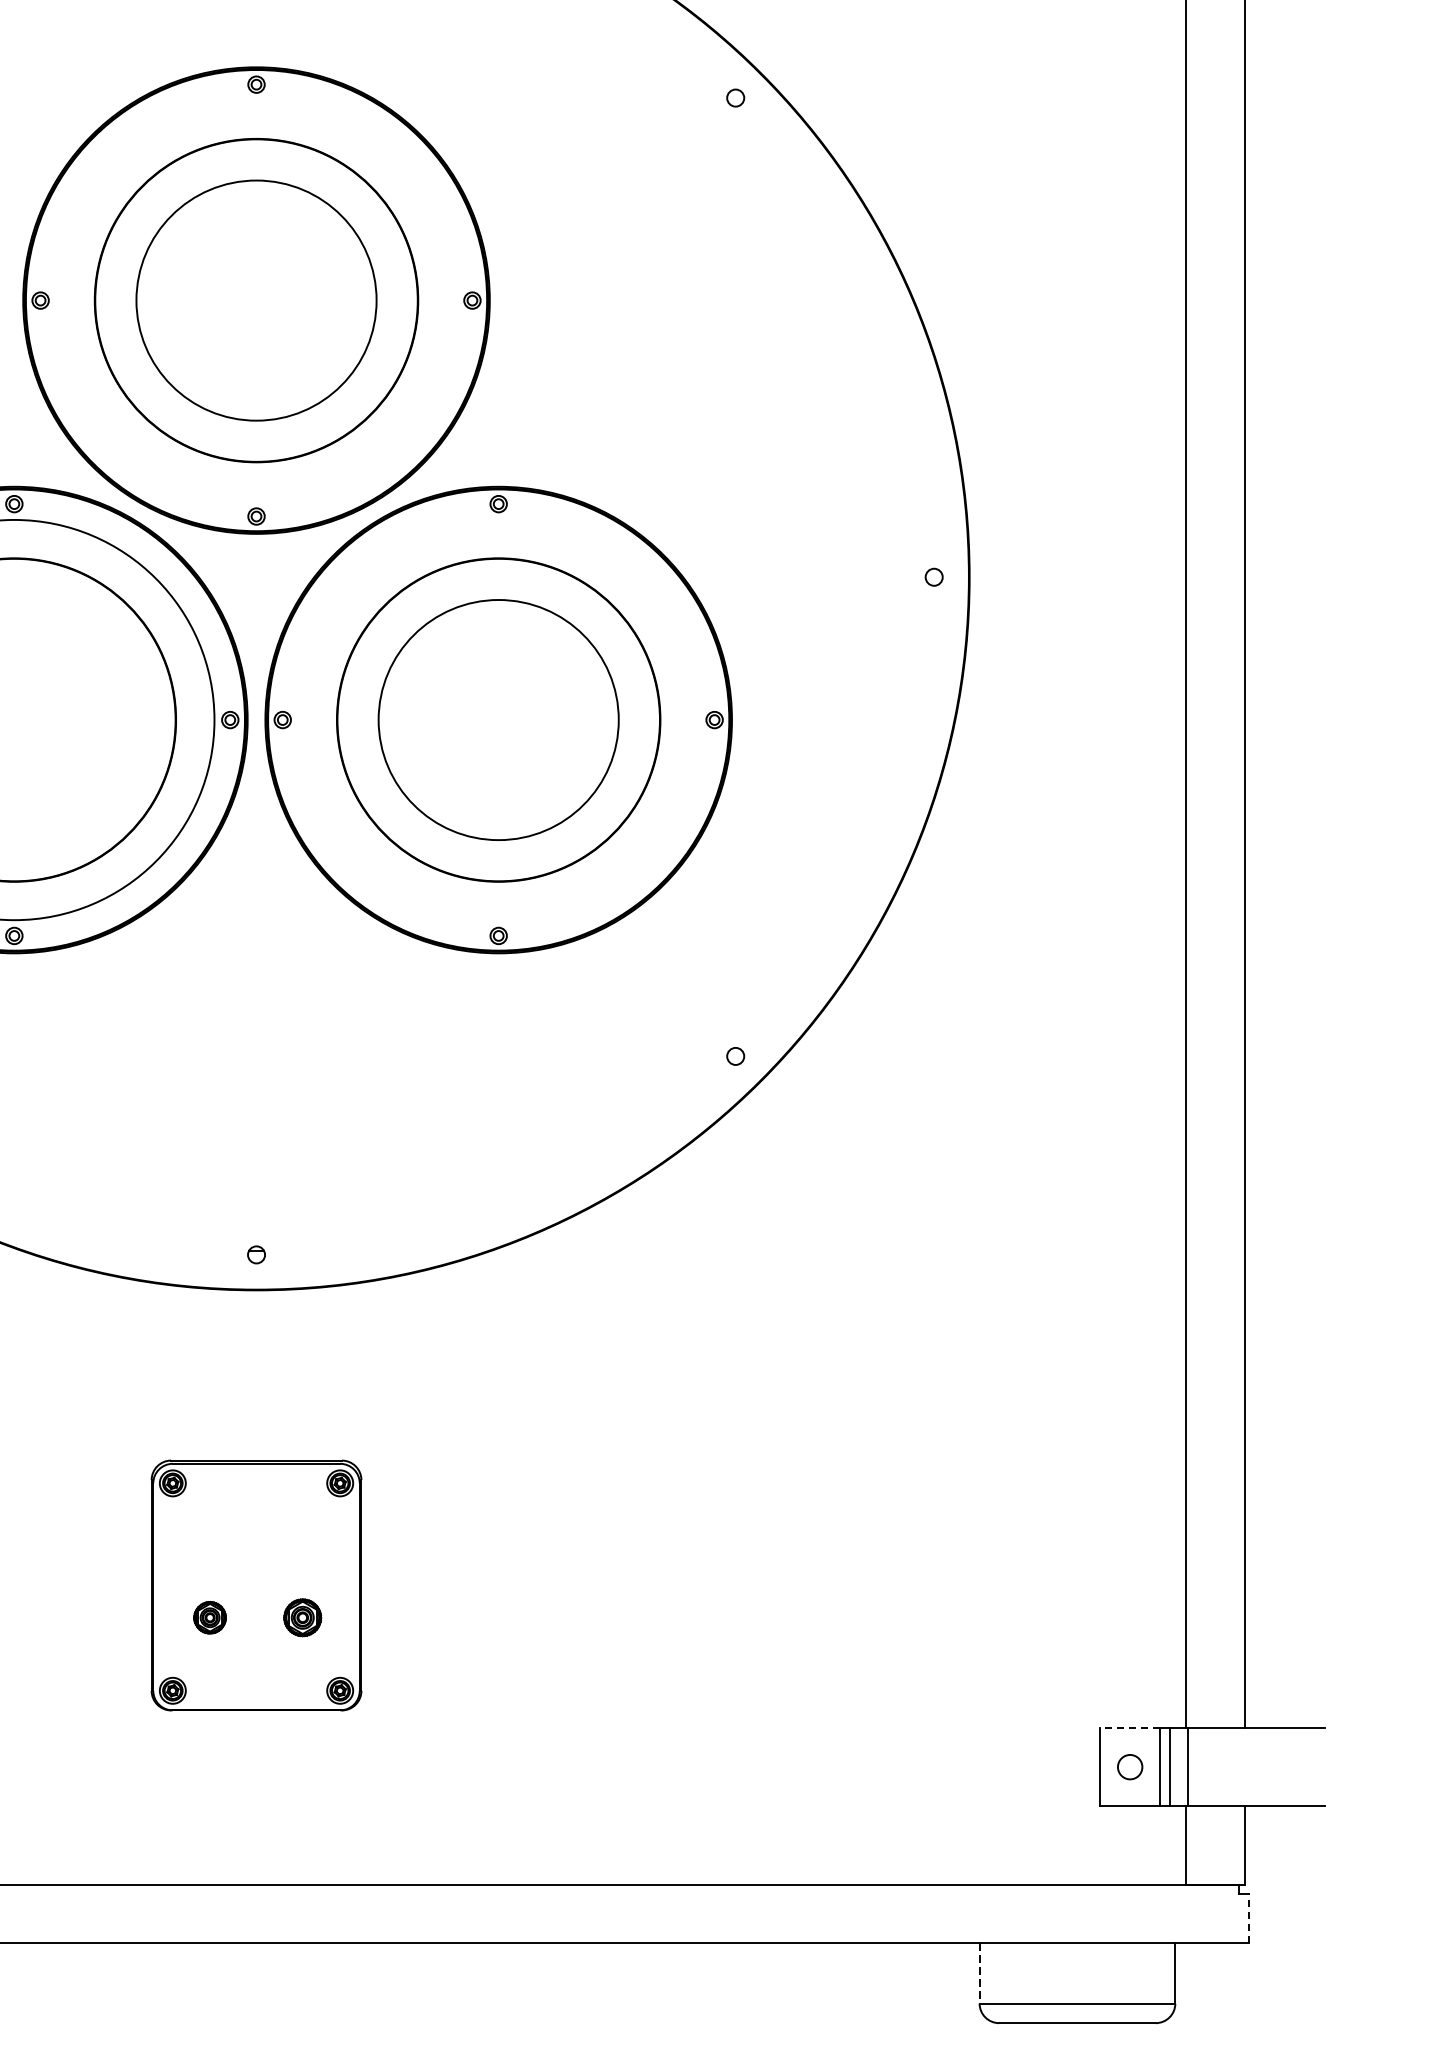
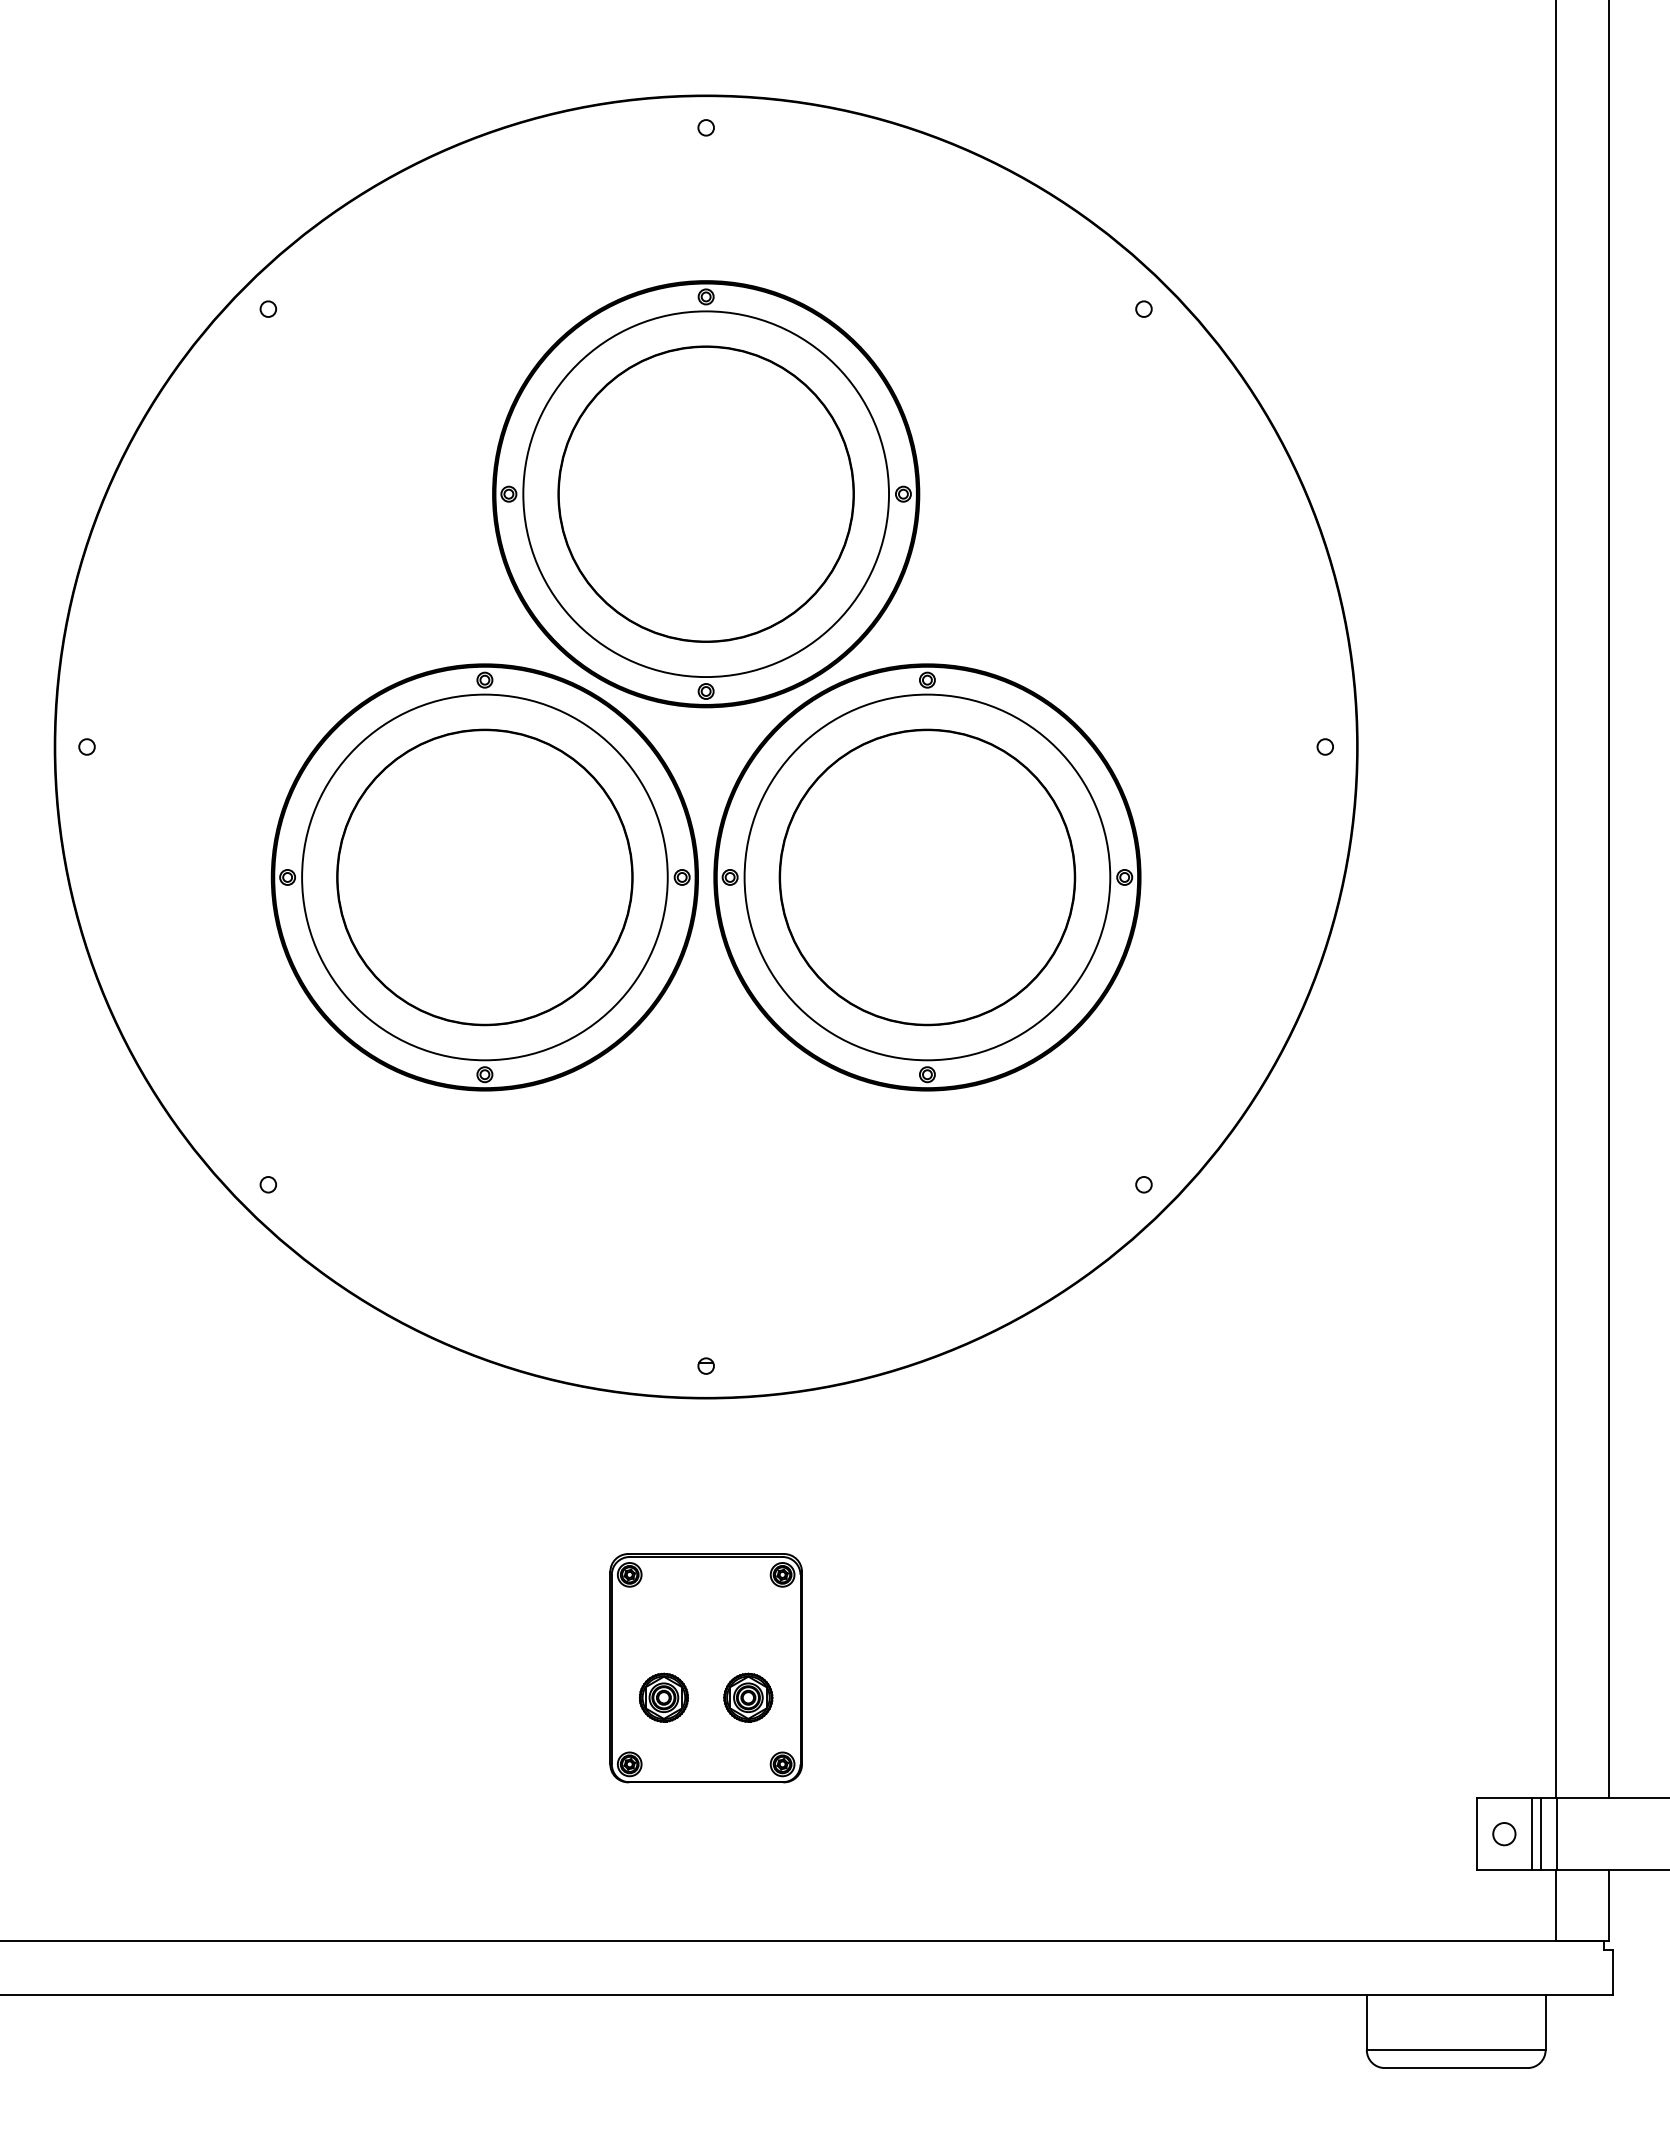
circle: (256, 300) -> (706, 494), size x1.67
circle: (498, 720) -> (927, 877), size x1.67
part: (209, 1617) -> (663, 1697), size x1.67
part: (302, 1617) -> (748, 1697), size x1.43
line: (1130, 1728) -> (1504, 1798), dashed -> solid
line: (1248, 1918) -> (1612, 1972), dashed -> solid
line: (979, 1973) -> (1366, 2022), dashed -> solid

